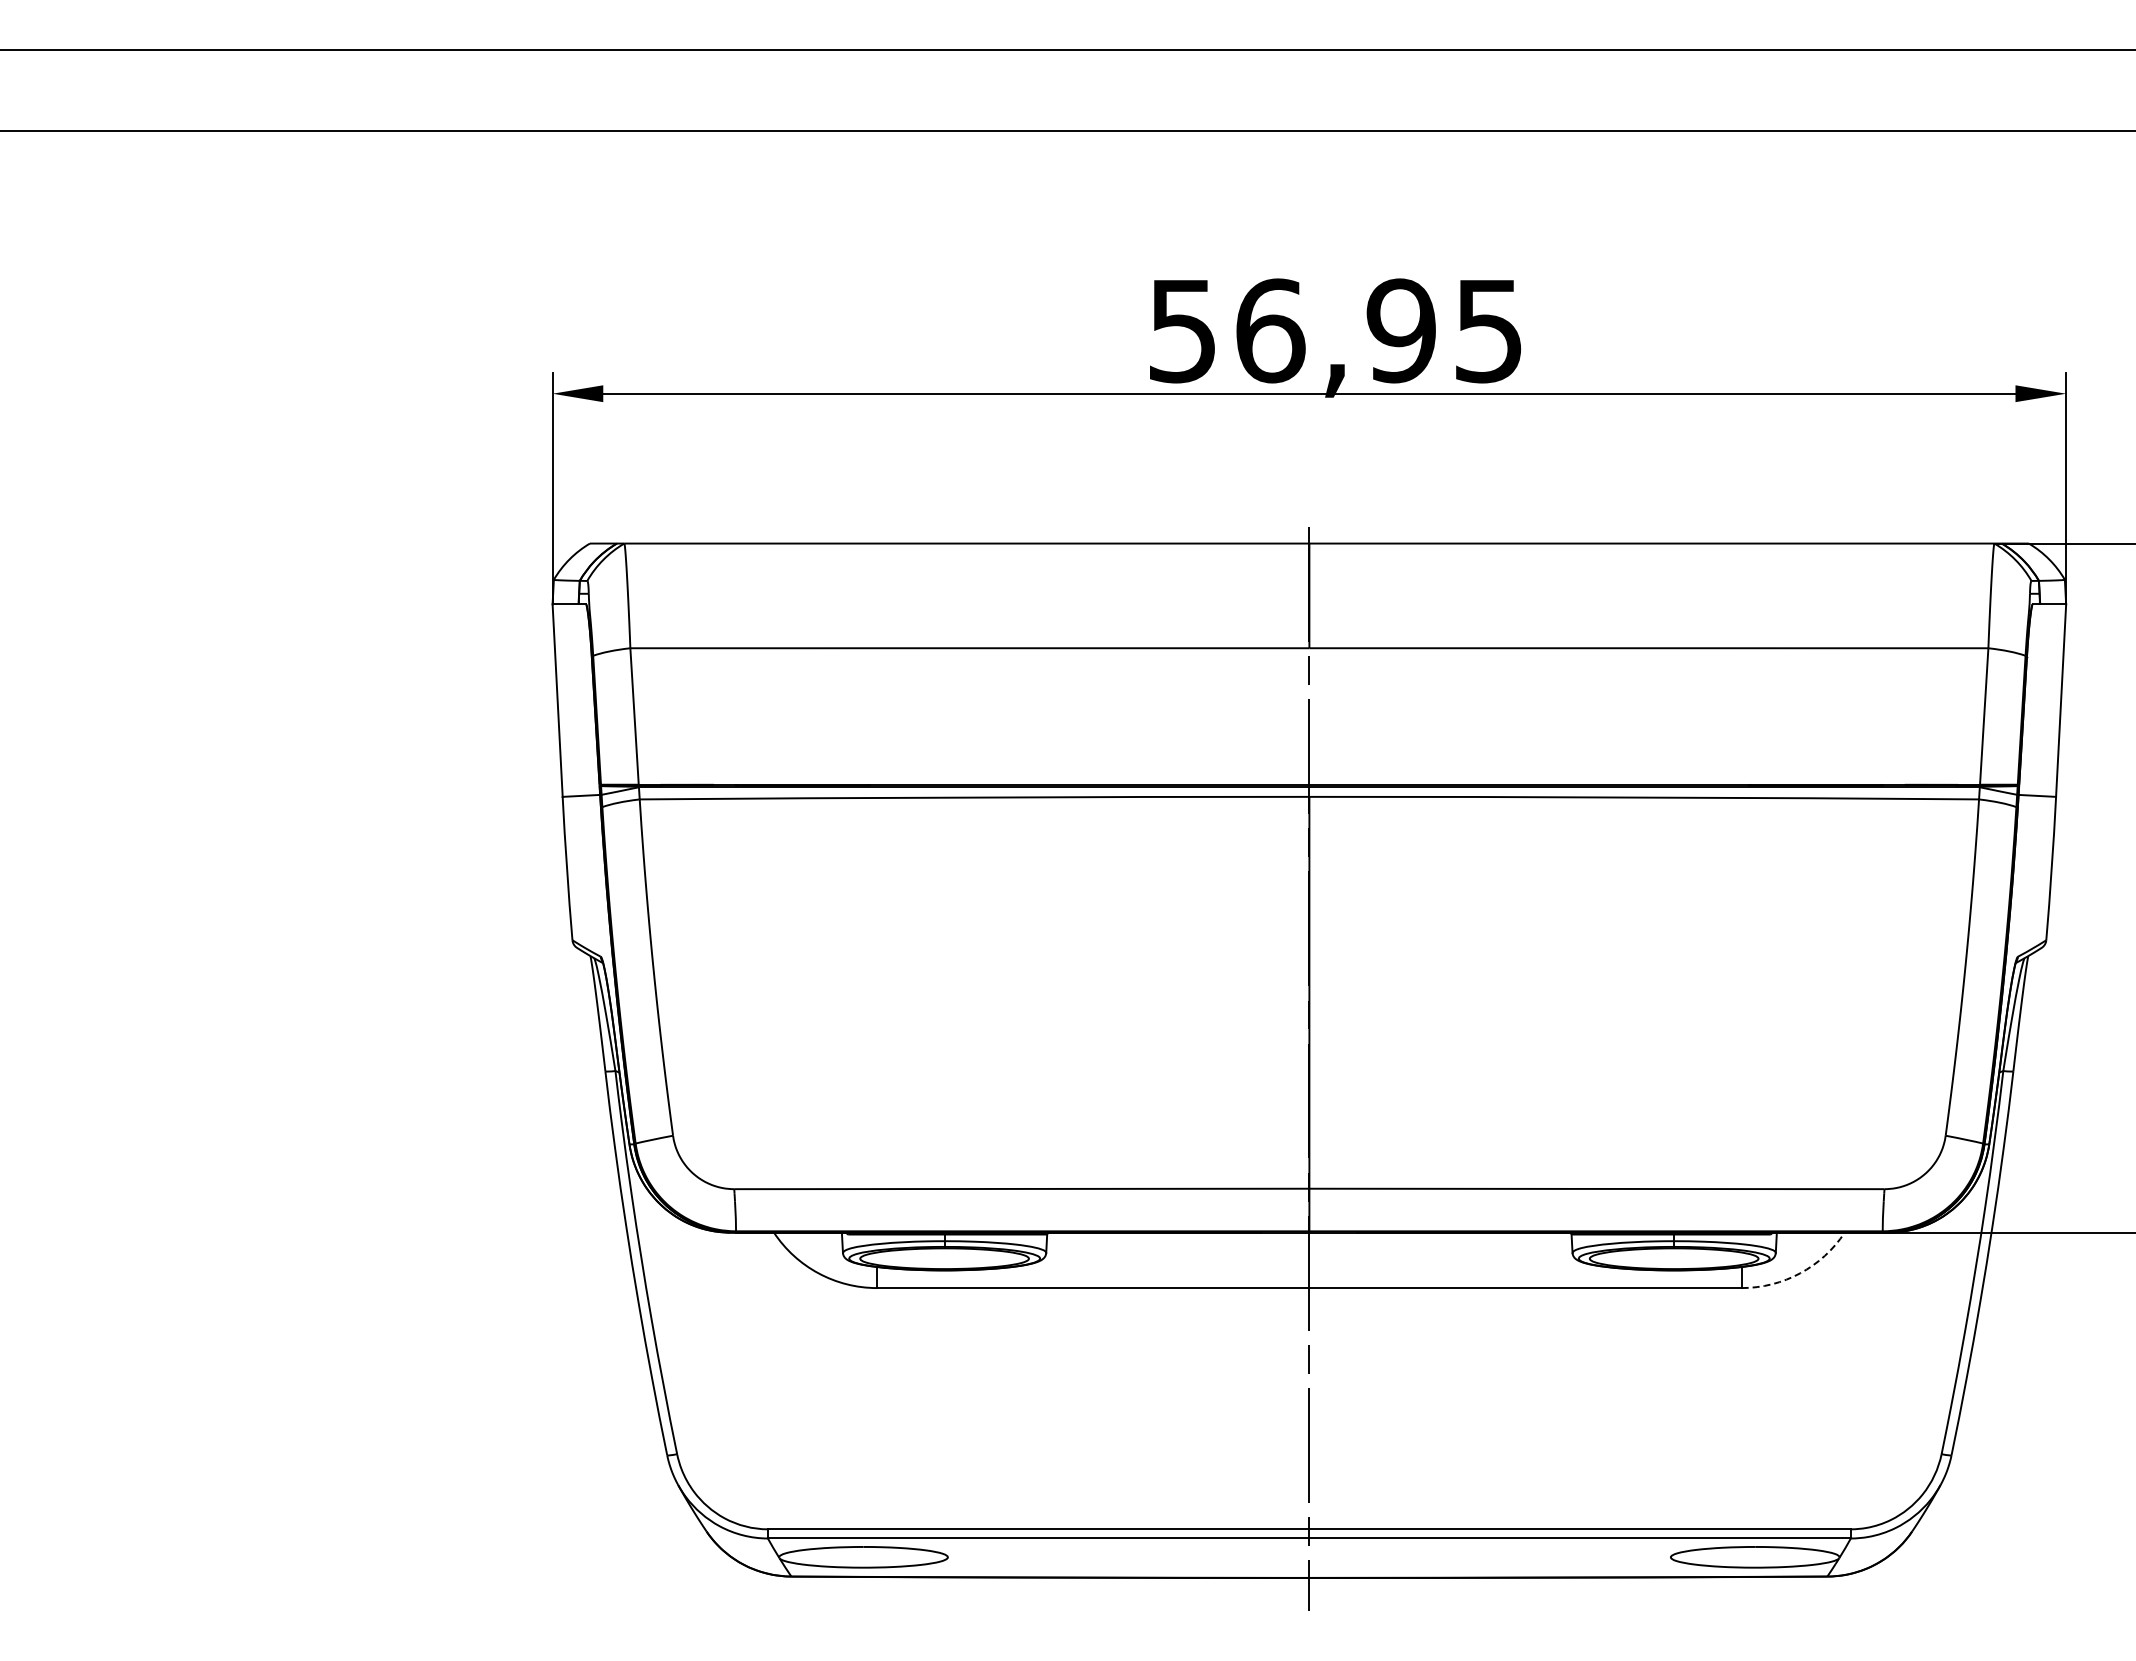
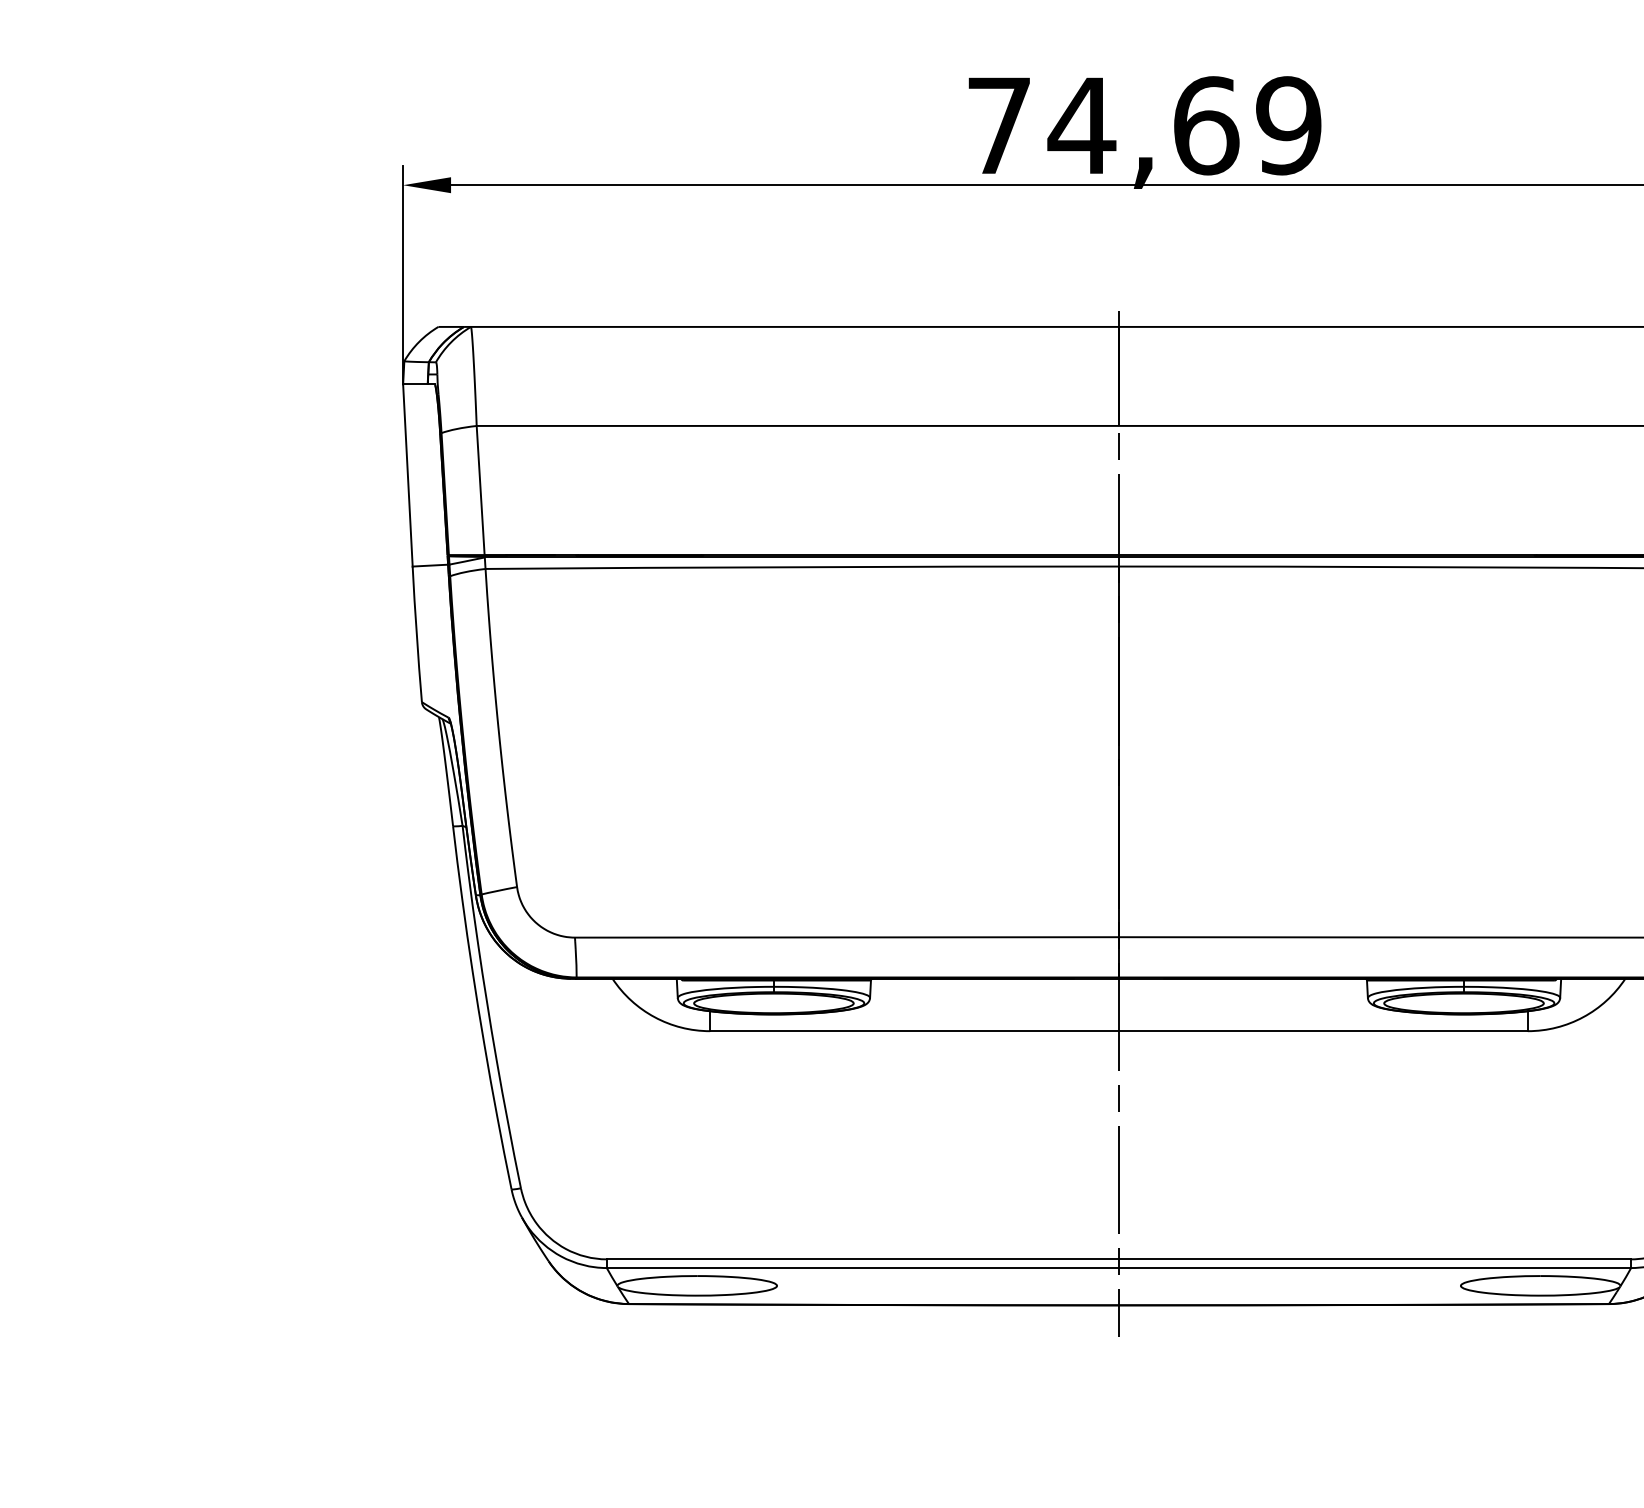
text: (1336, 330) -> (1144, 125), 56,95 -> 74,69
arc: (1800, 1273) -> (1583, 1017), dashed -> solid

